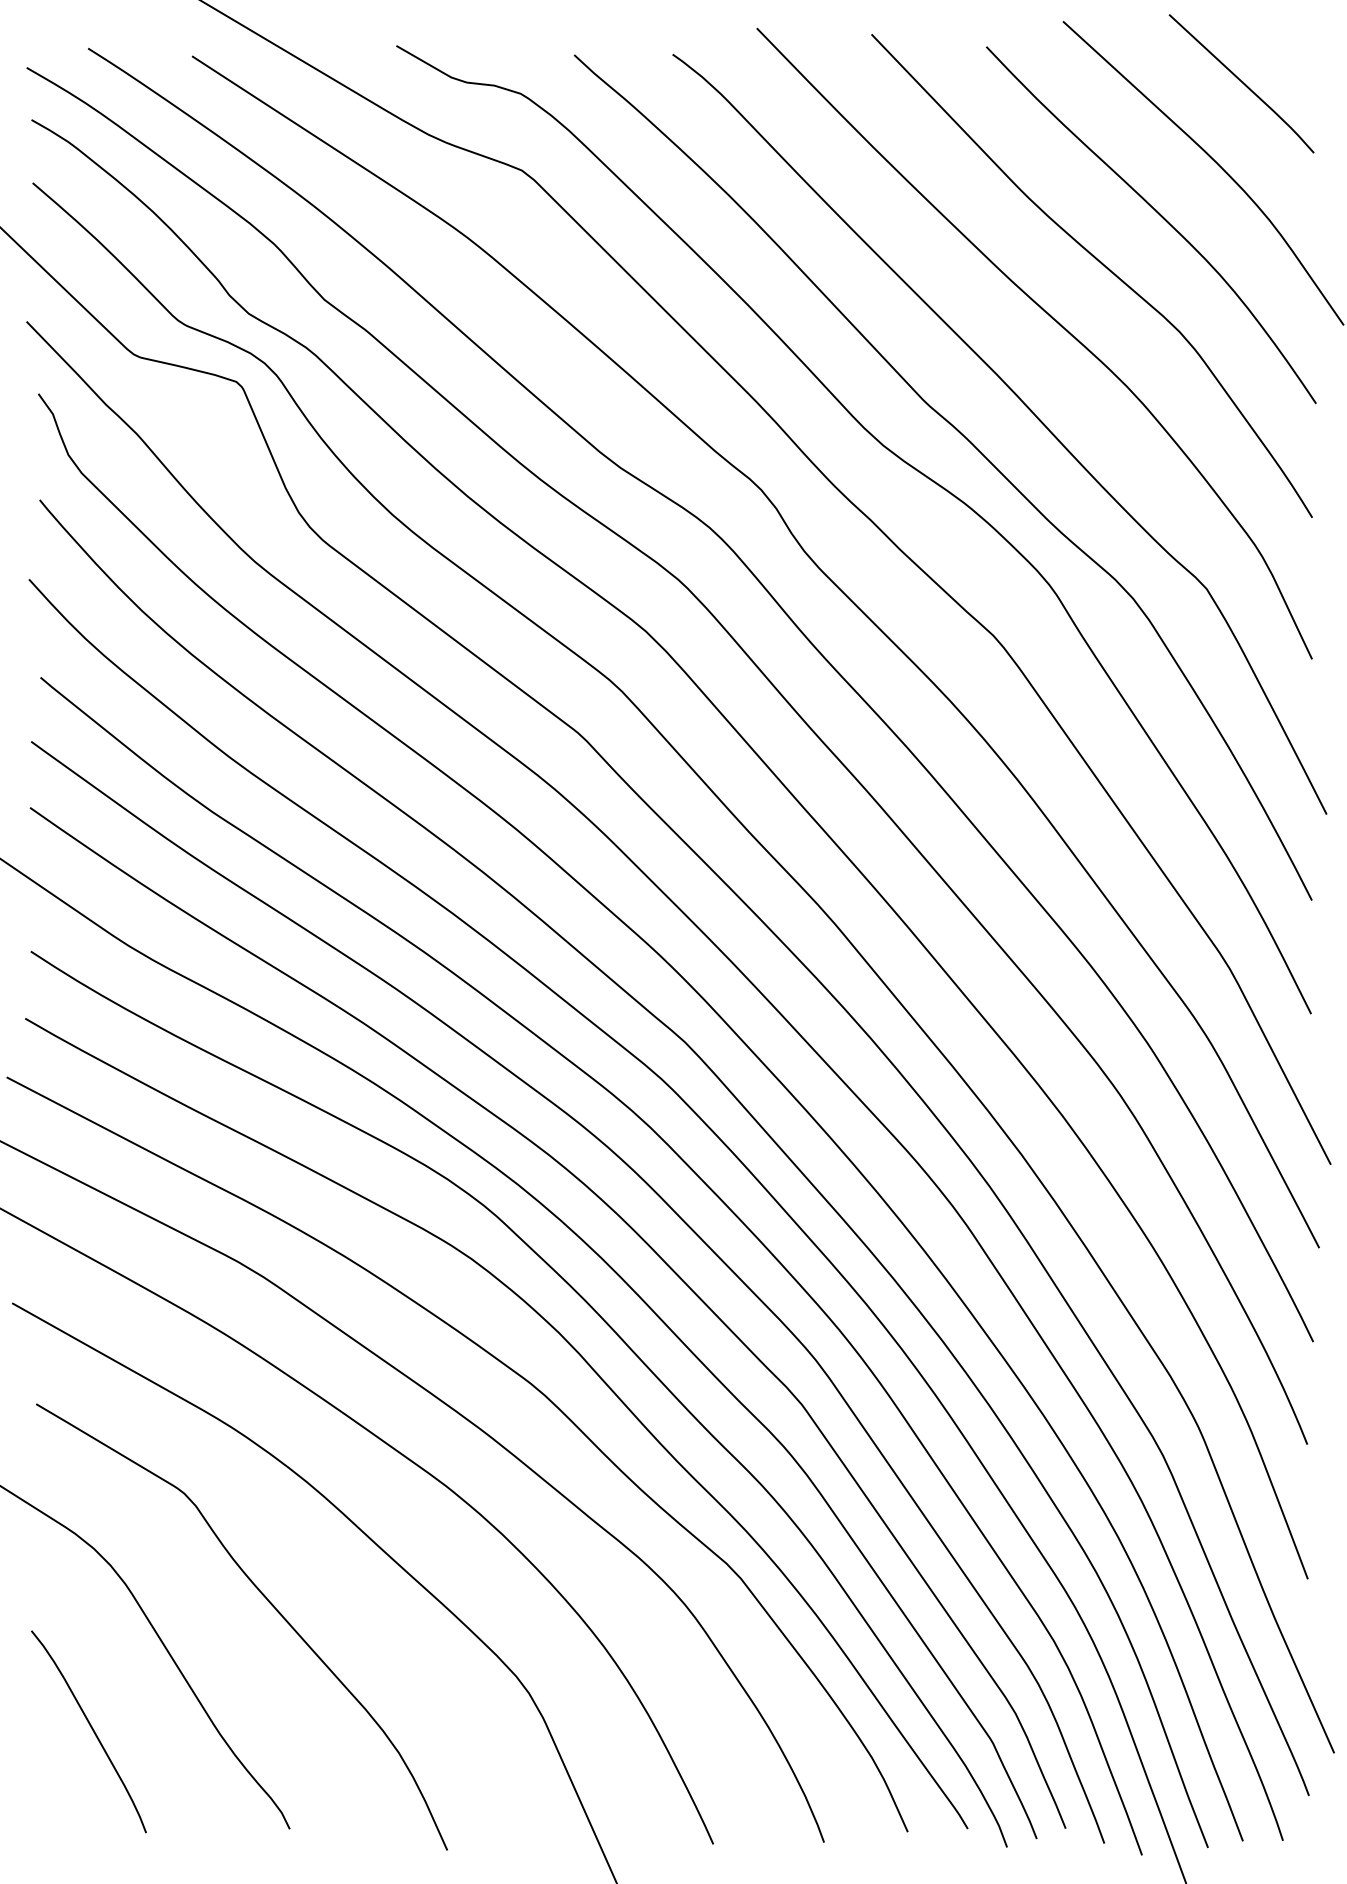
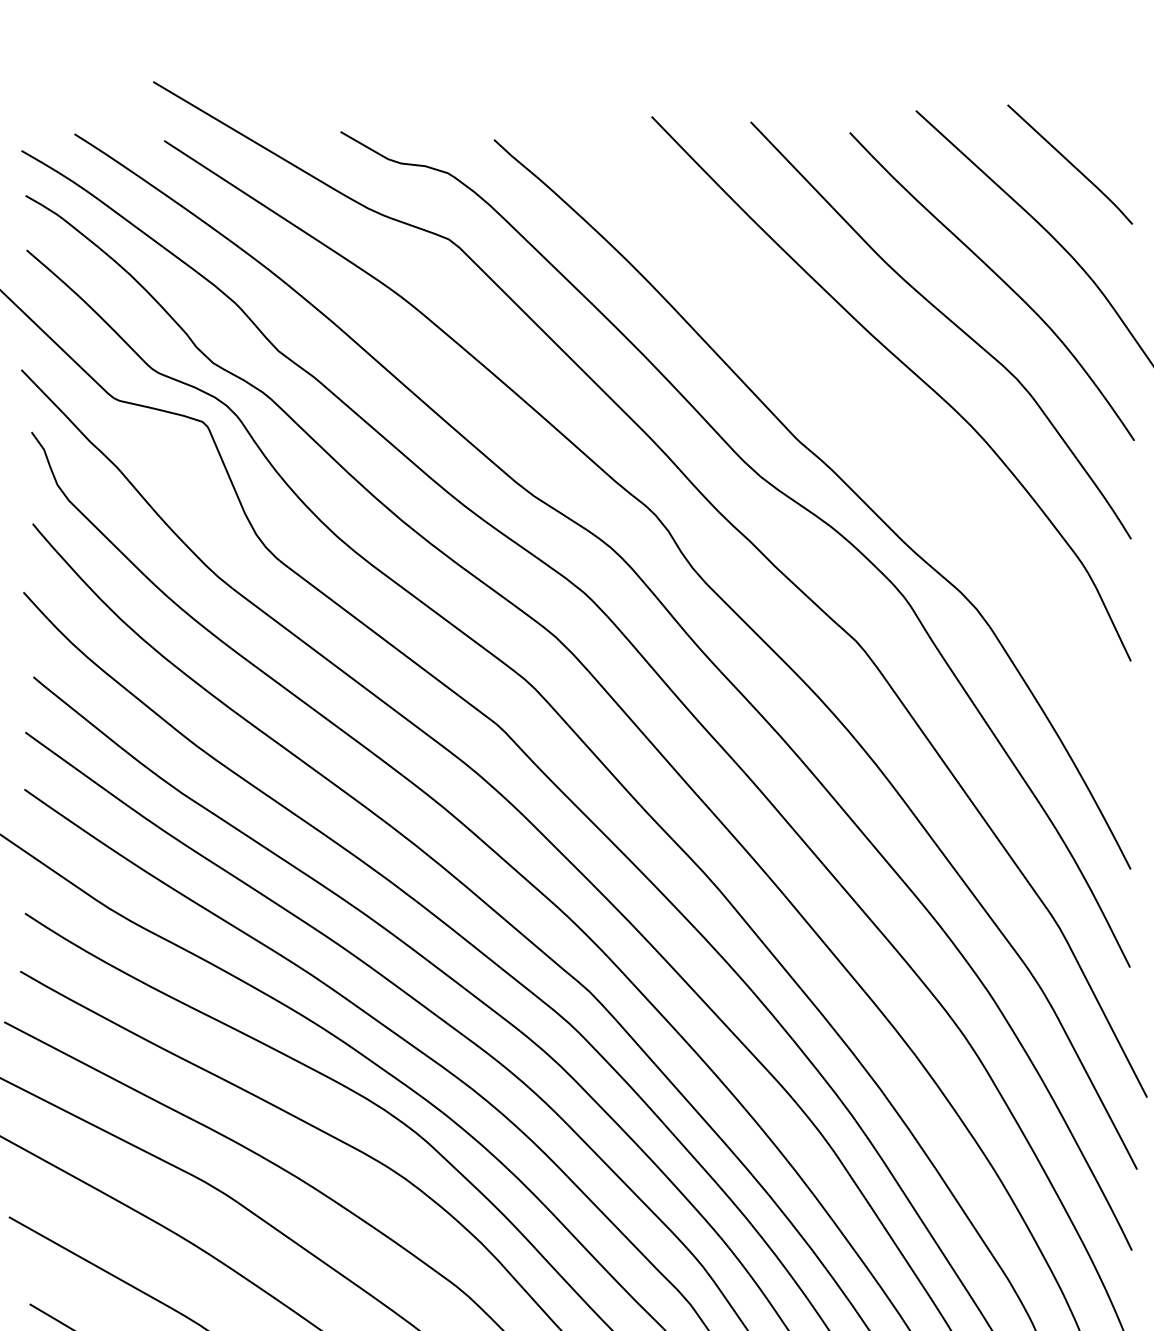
curve: (1026, 407) -> (884, 443), removed

